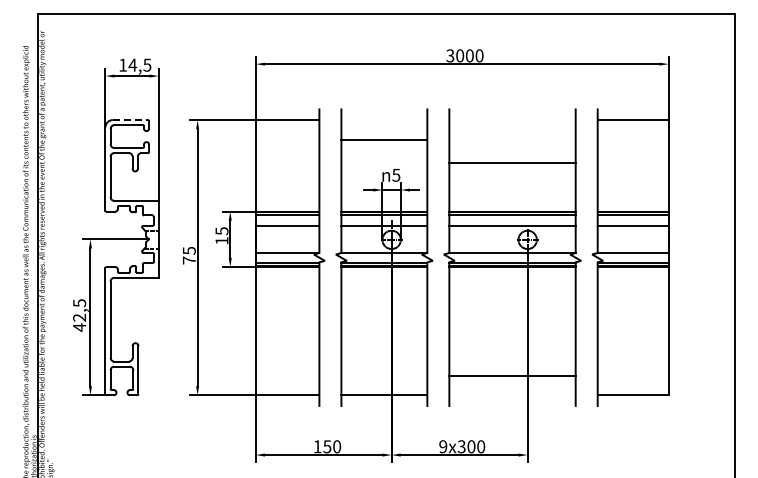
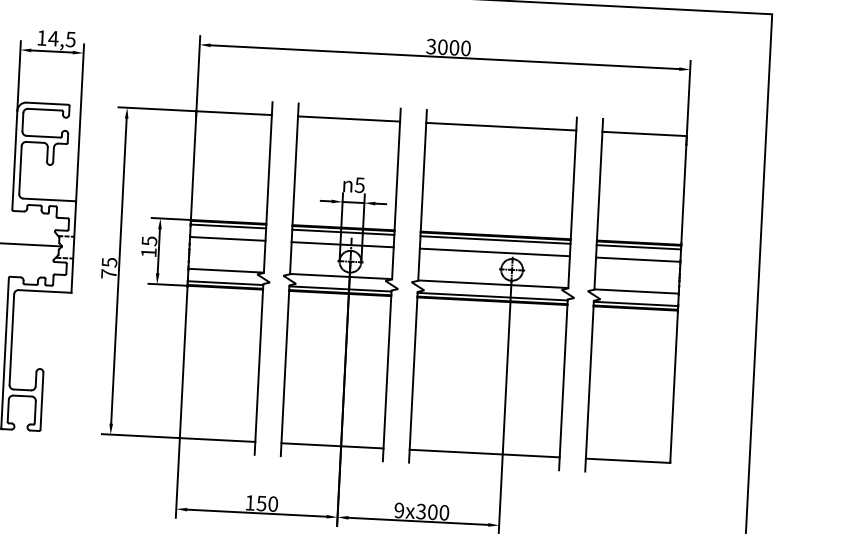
line: (130, 120) -> (47, 104), dashed -> solid
line: (384, 140) -> (349, 119), moved
line: (512, 163) -> (501, 127), moved
line: (512, 376) -> (484, 453), moved

